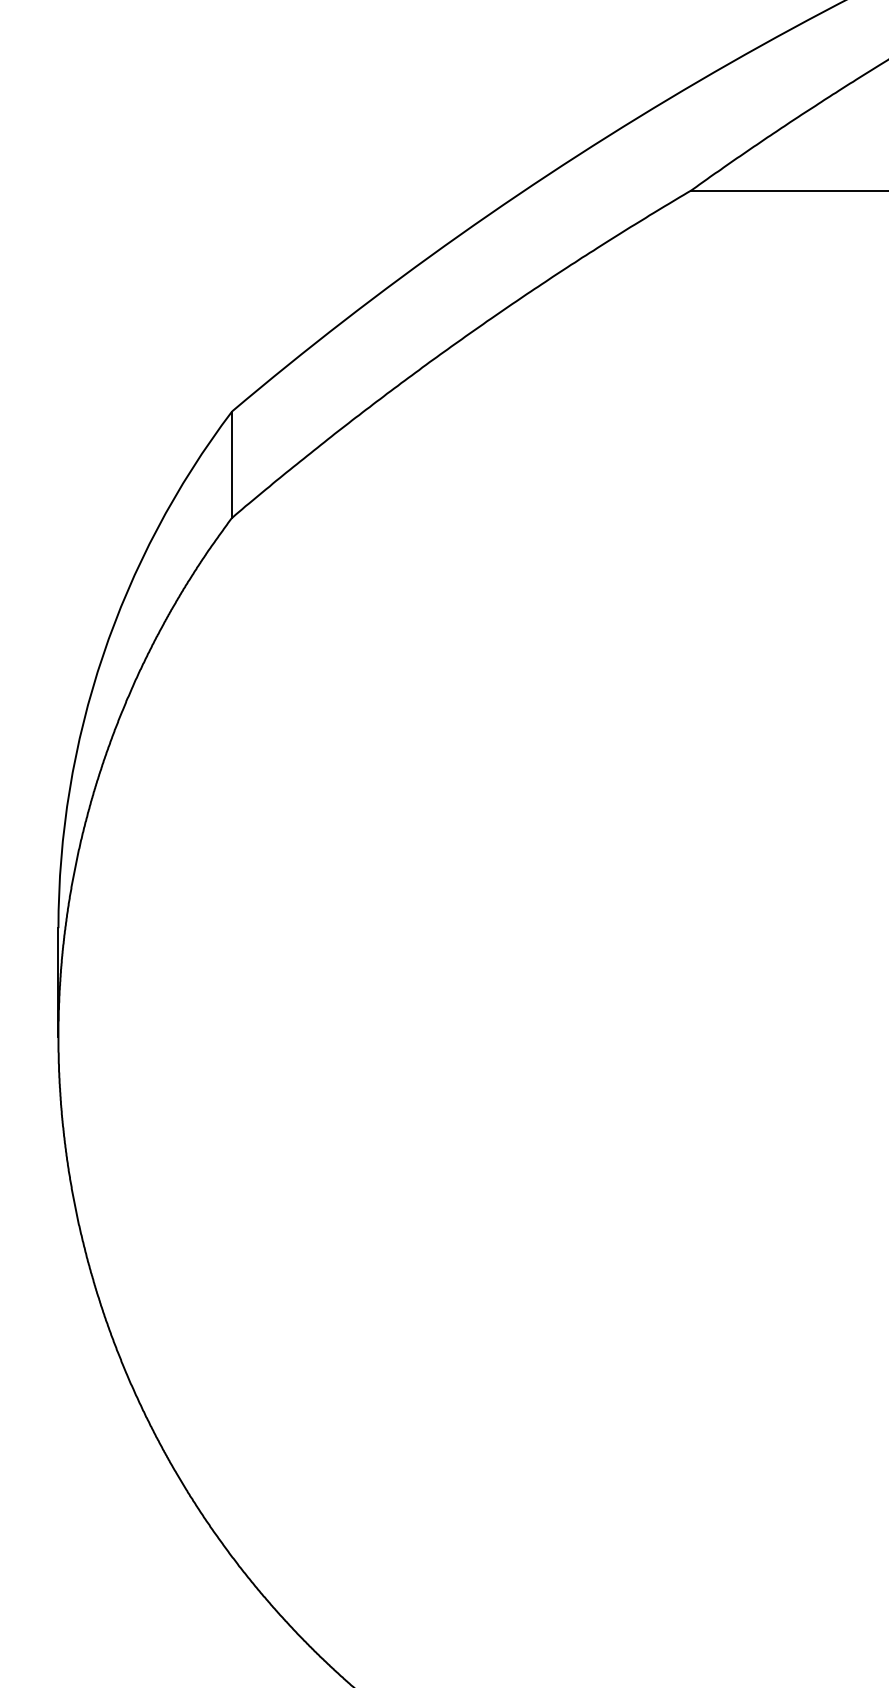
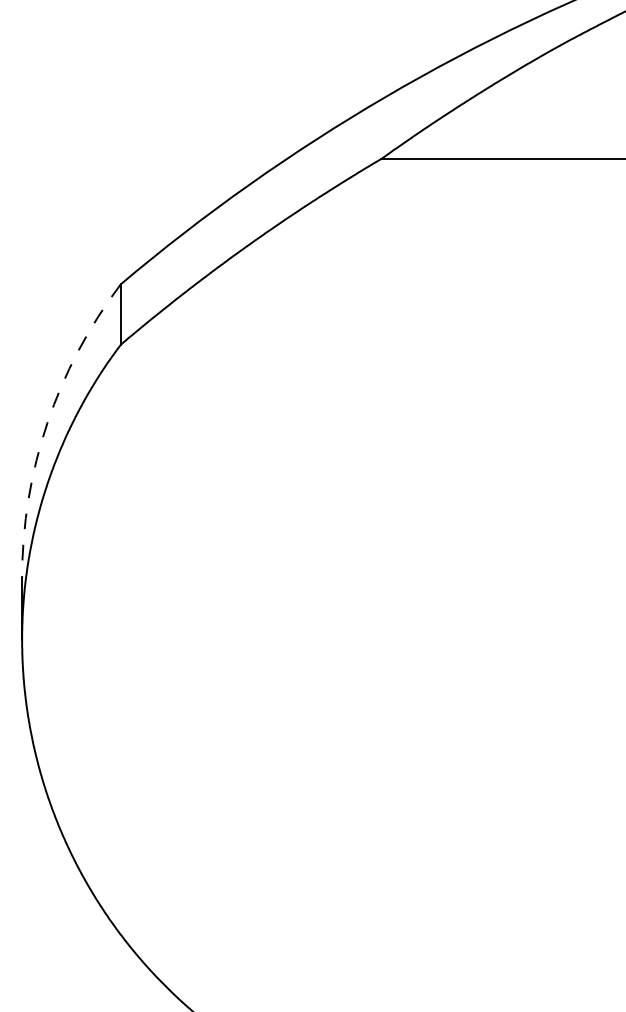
arc: (103, 654) -> (47, 422), solid -> dashed

